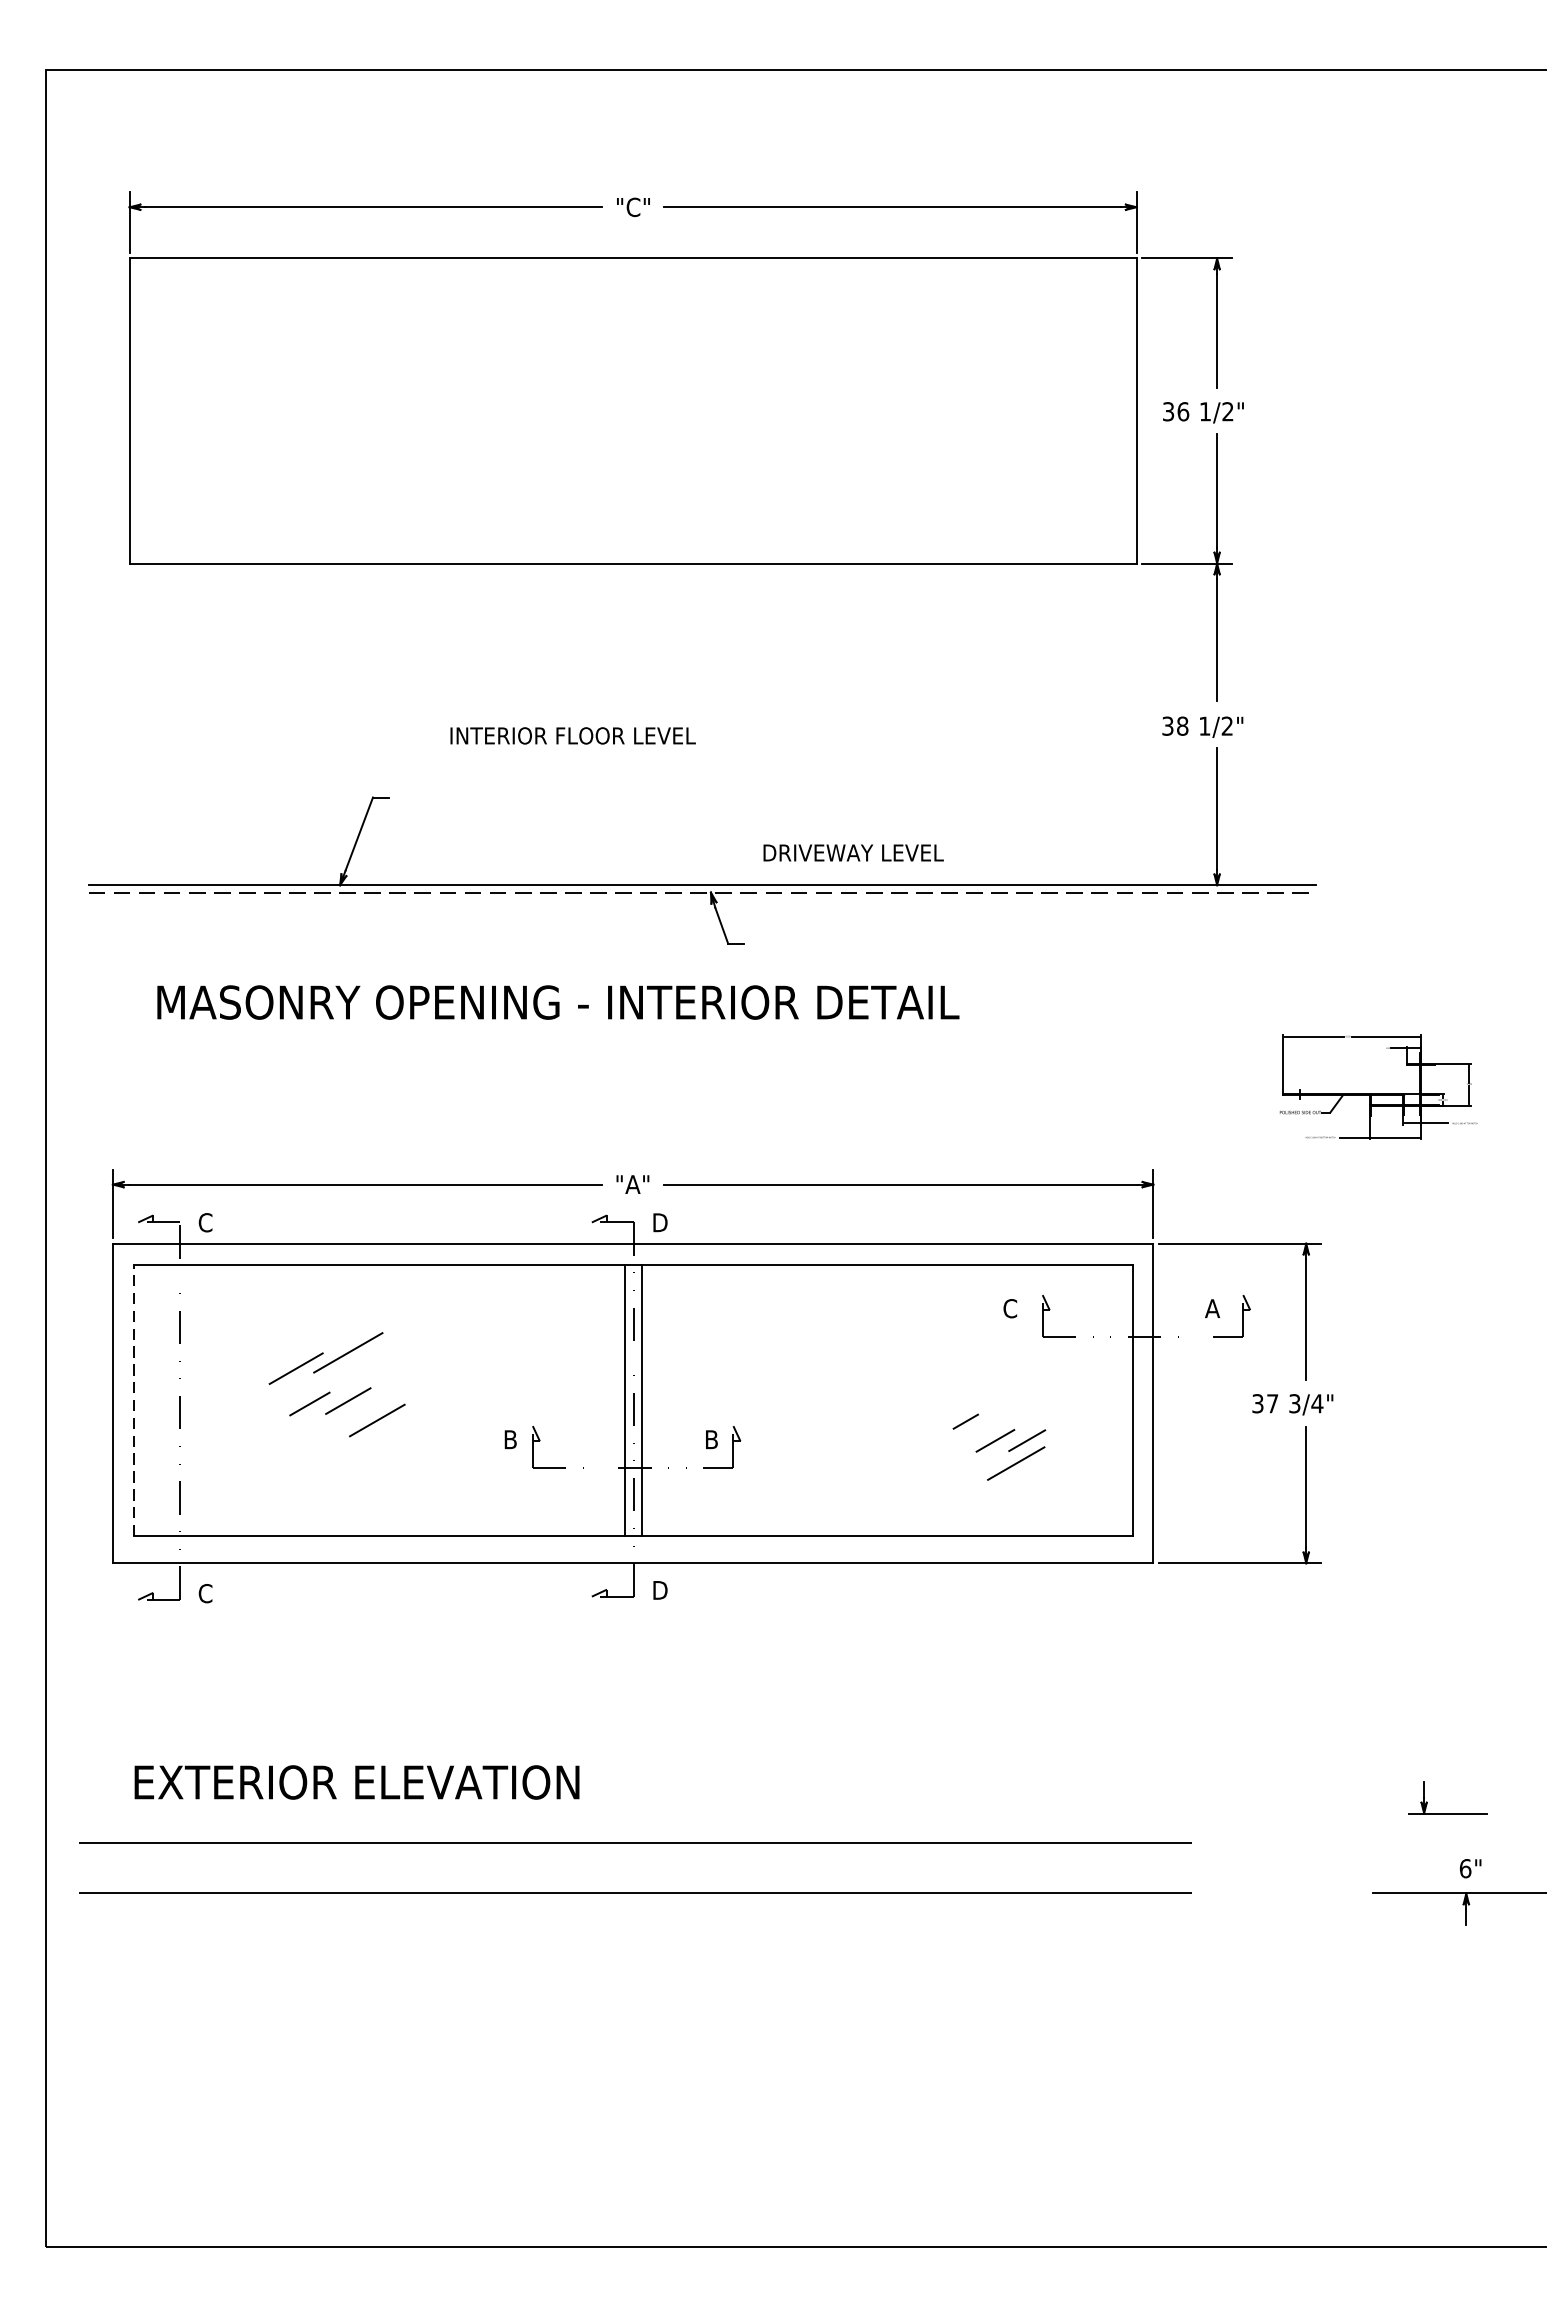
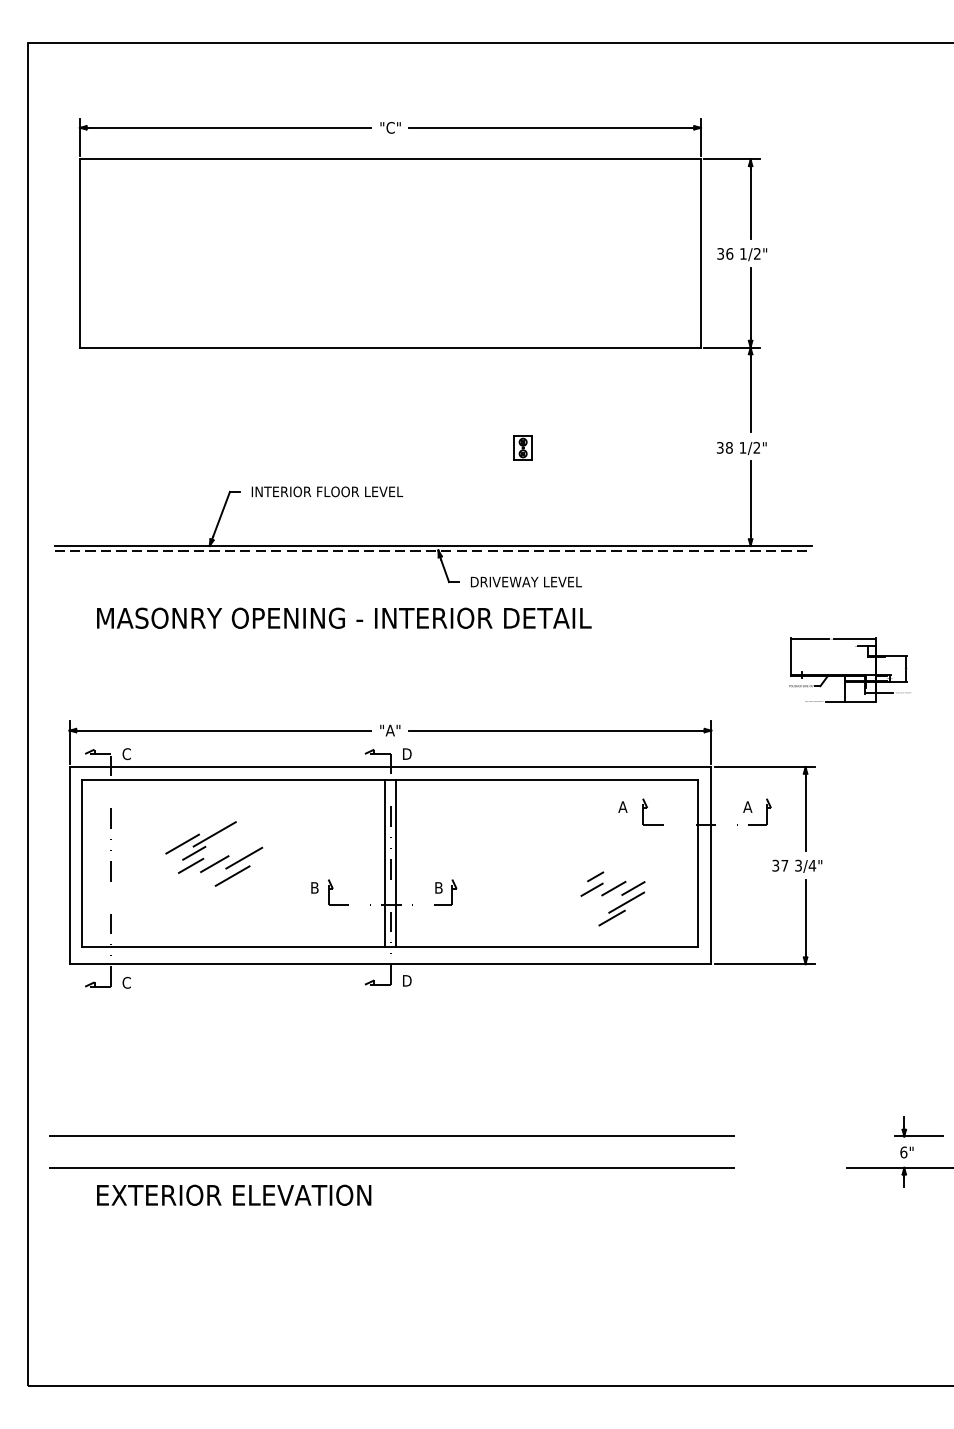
part: (847, 725) -> (522, 447), added
text: (573, 735) -> (327, 491), moved
text: (852, 852) -> (525, 581), moved
text: (1009, 1309) -> (622, 807), C -> A
line: (315, 1382) -> (194, 852), added
line: (396, 1390) -> (244, 857), added
line: (133, 1400) -> (82, 863), dashed -> solid
line: (959, 1442) -> (591, 889), added
line: (991, 1487) -> (611, 917), added
text: (357, 1781) -> (234, 1194), moved
part: (1447, 1811) -> (918, 1135), moved

